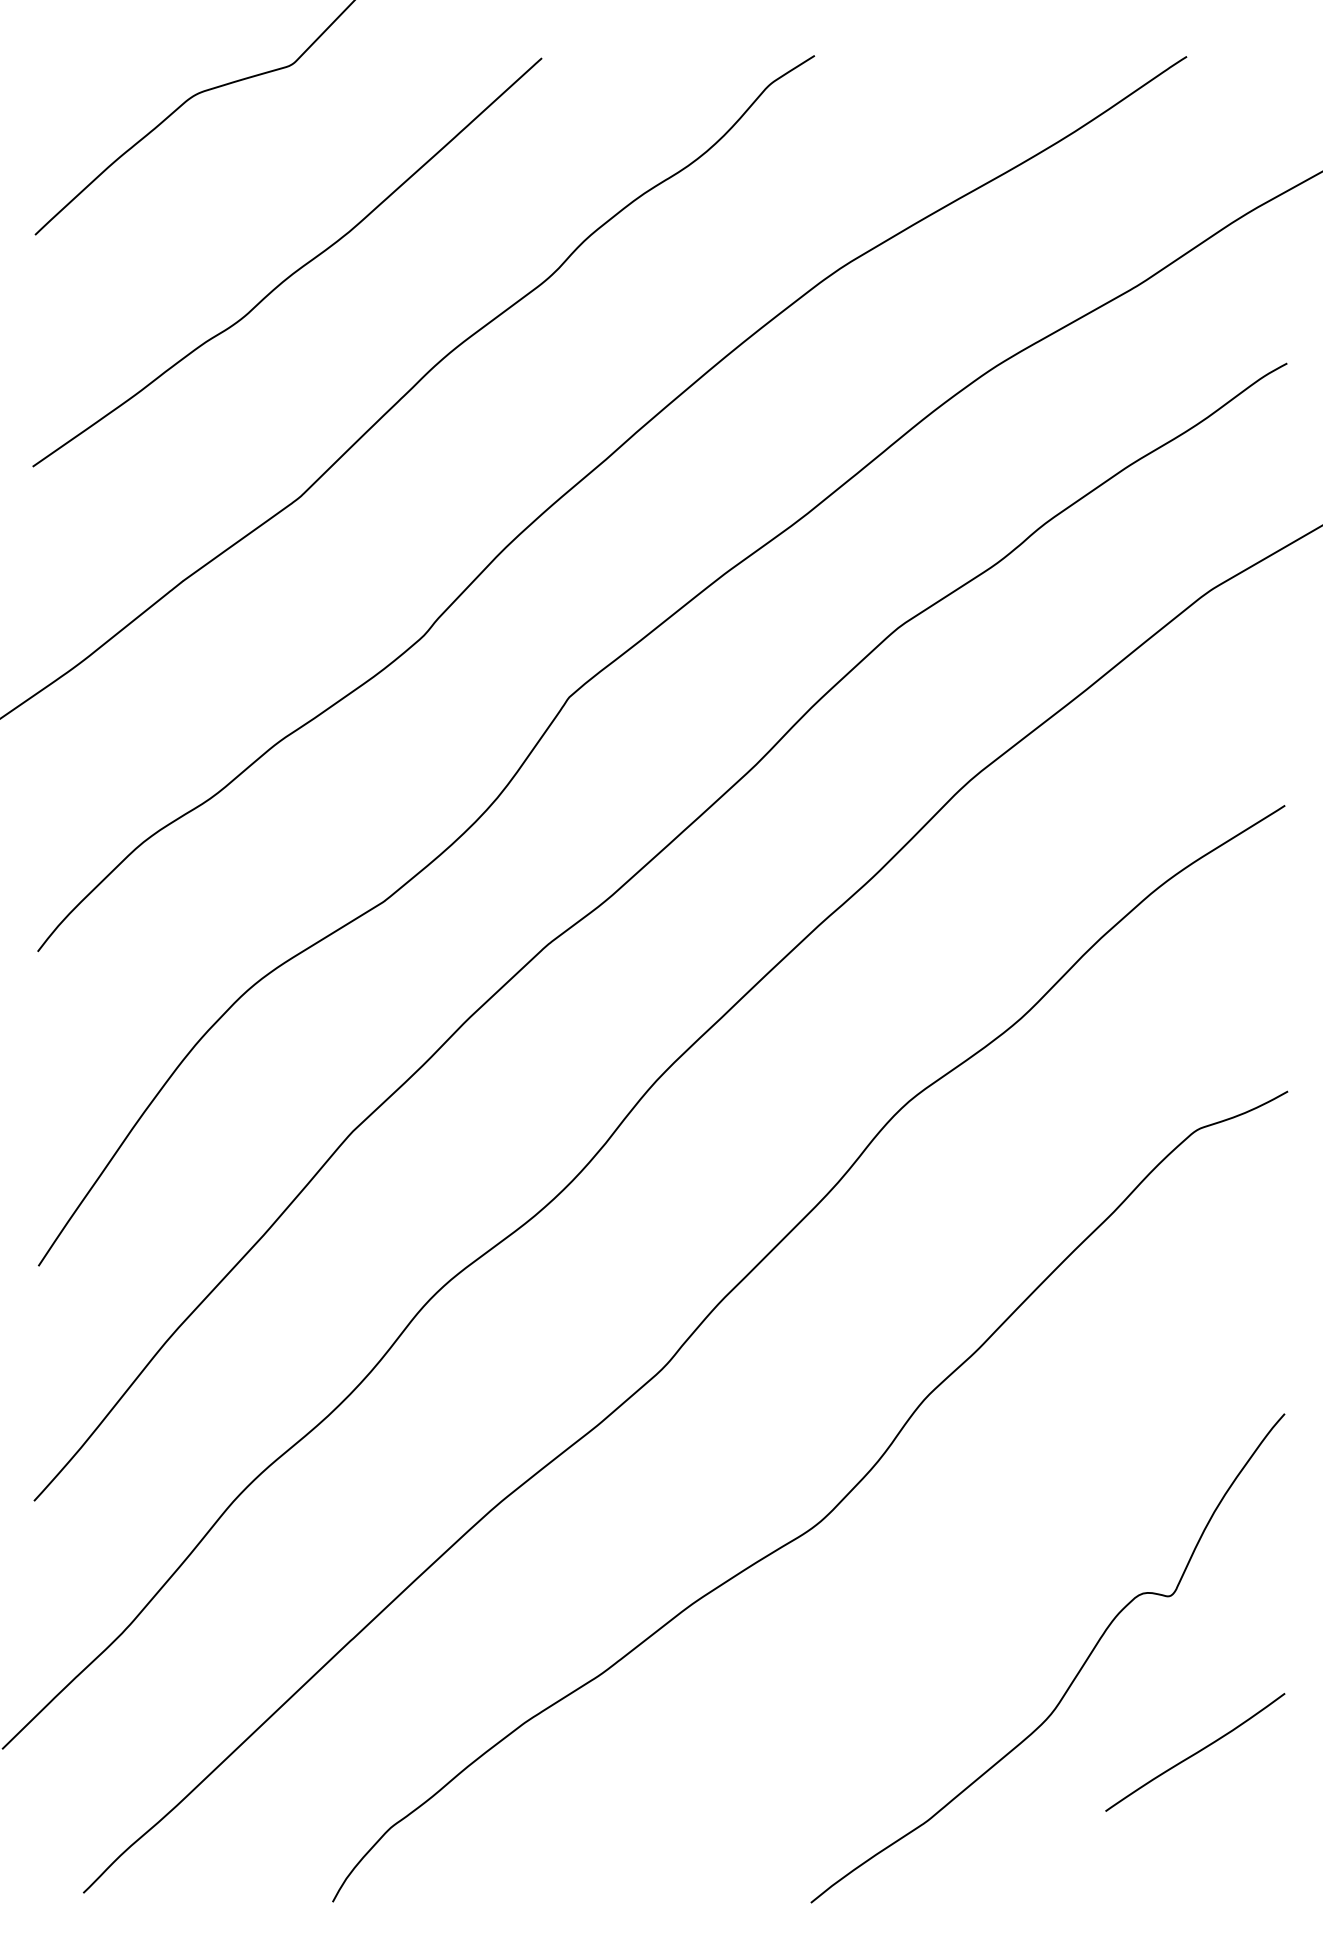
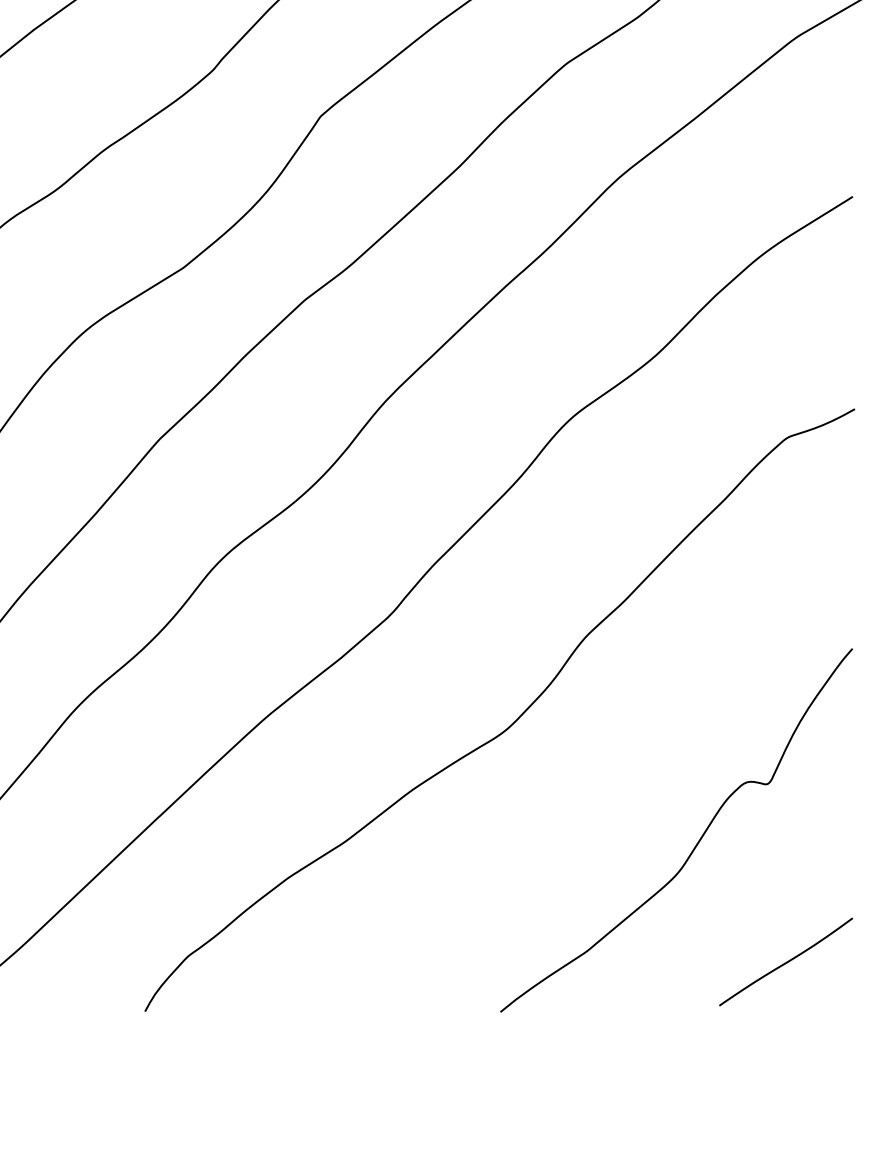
curve: (1195, 1752) -> (786, 962), moved

